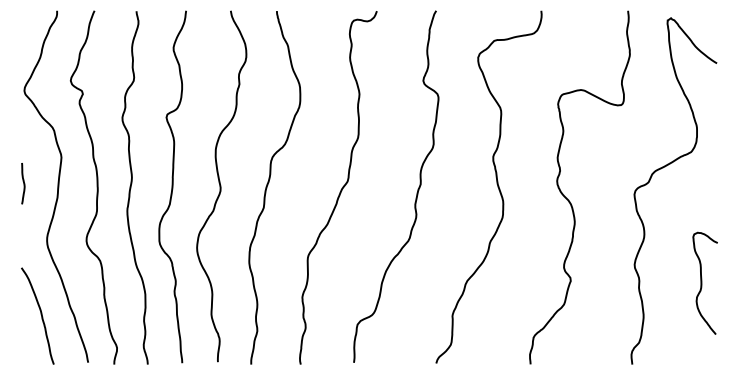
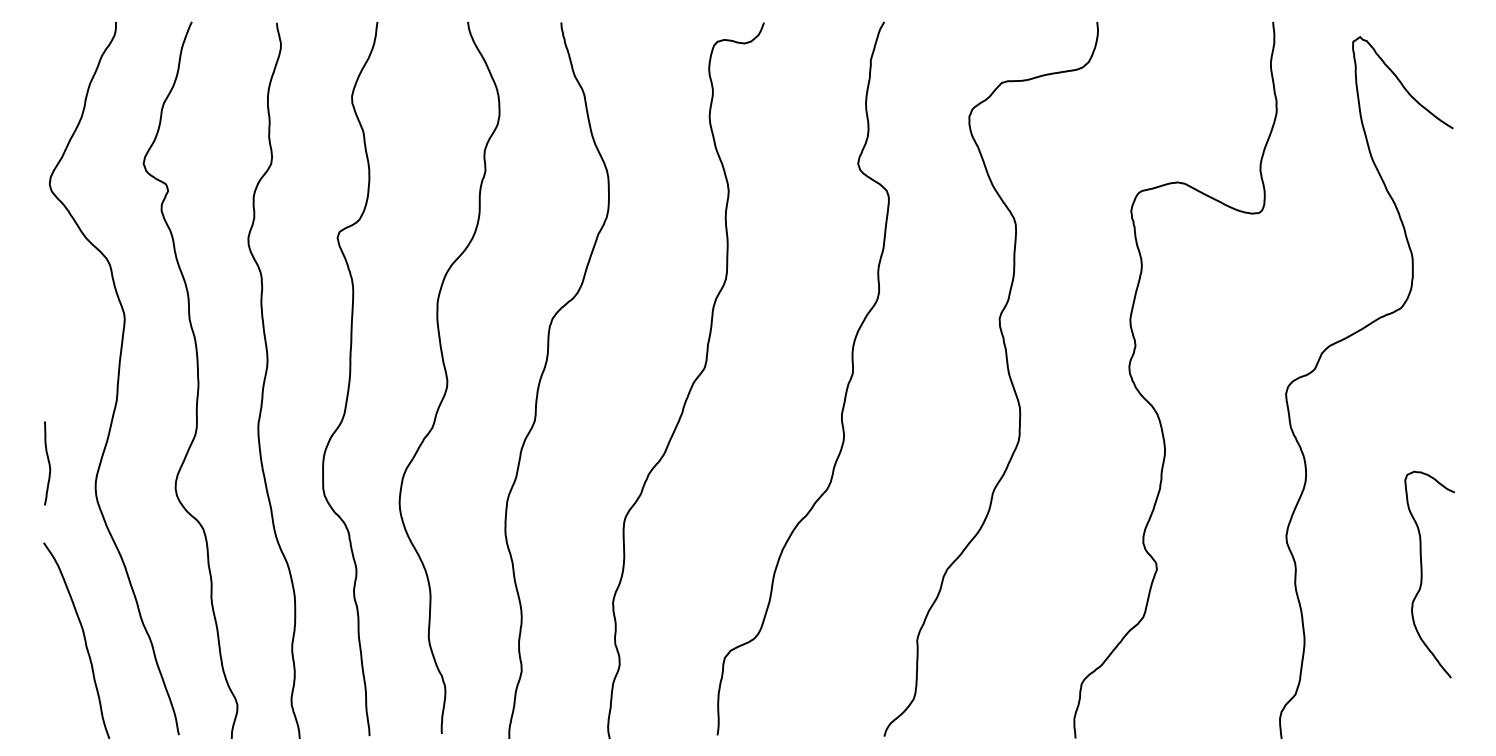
curve: (23, 183) -> (47, 463), moved

